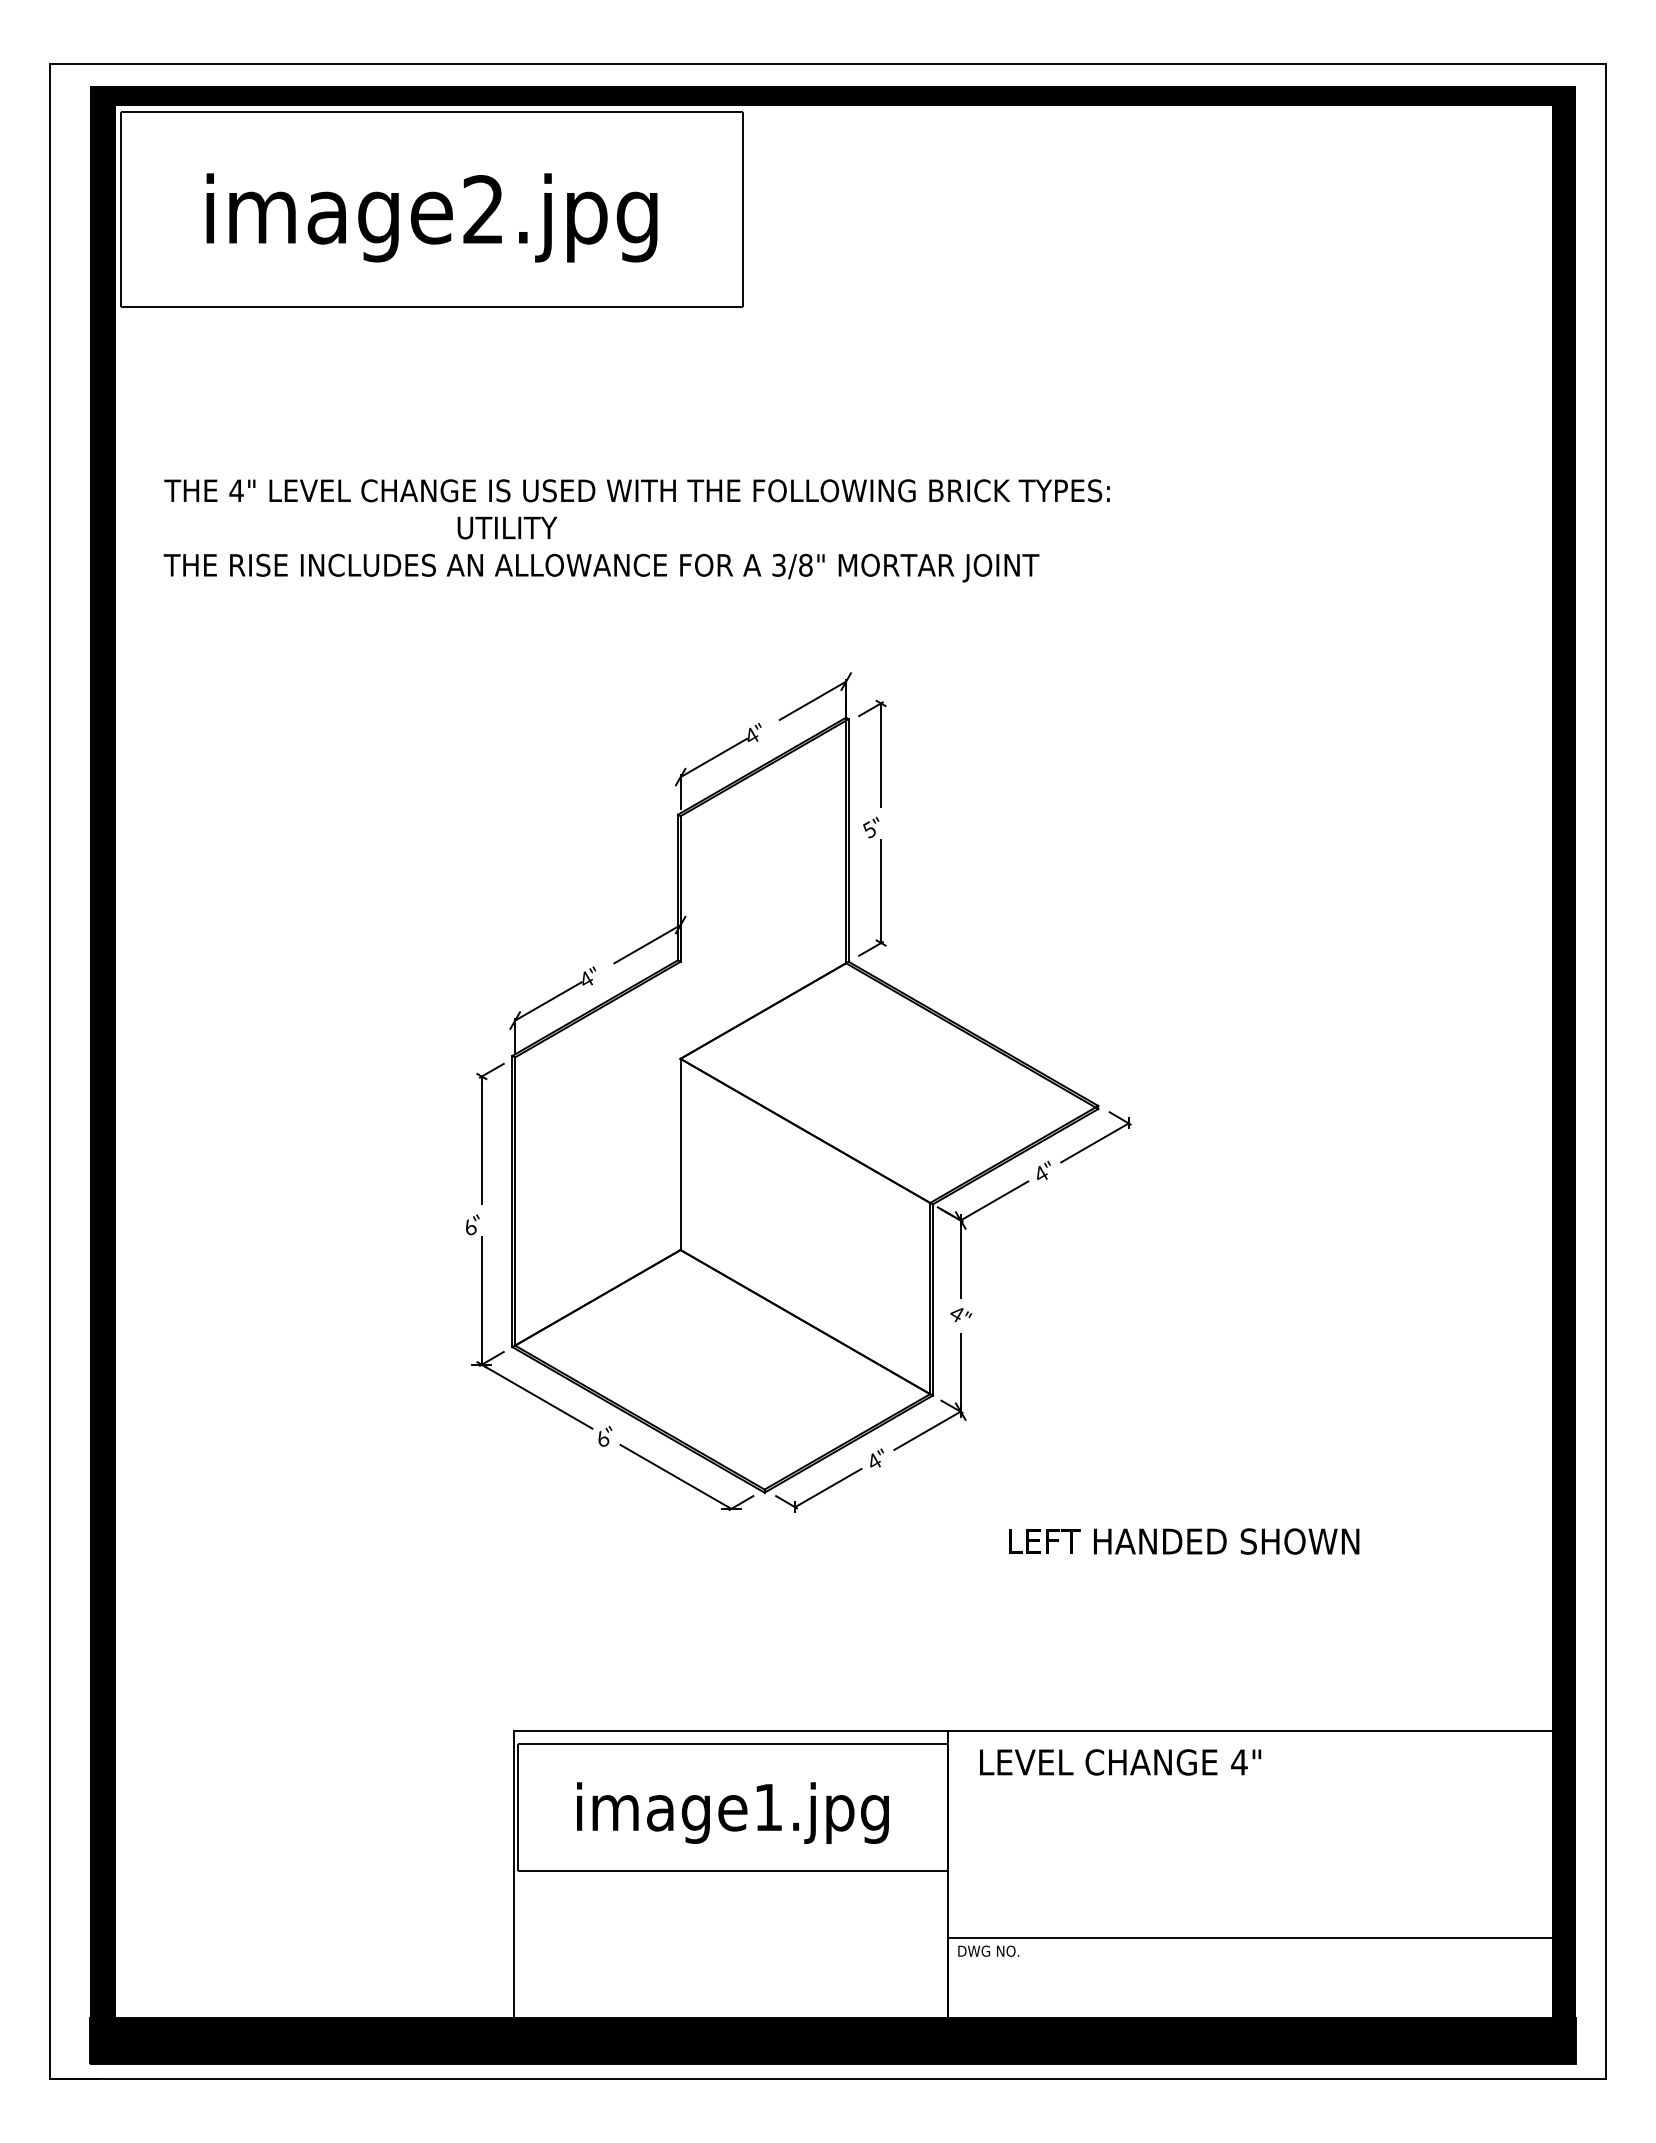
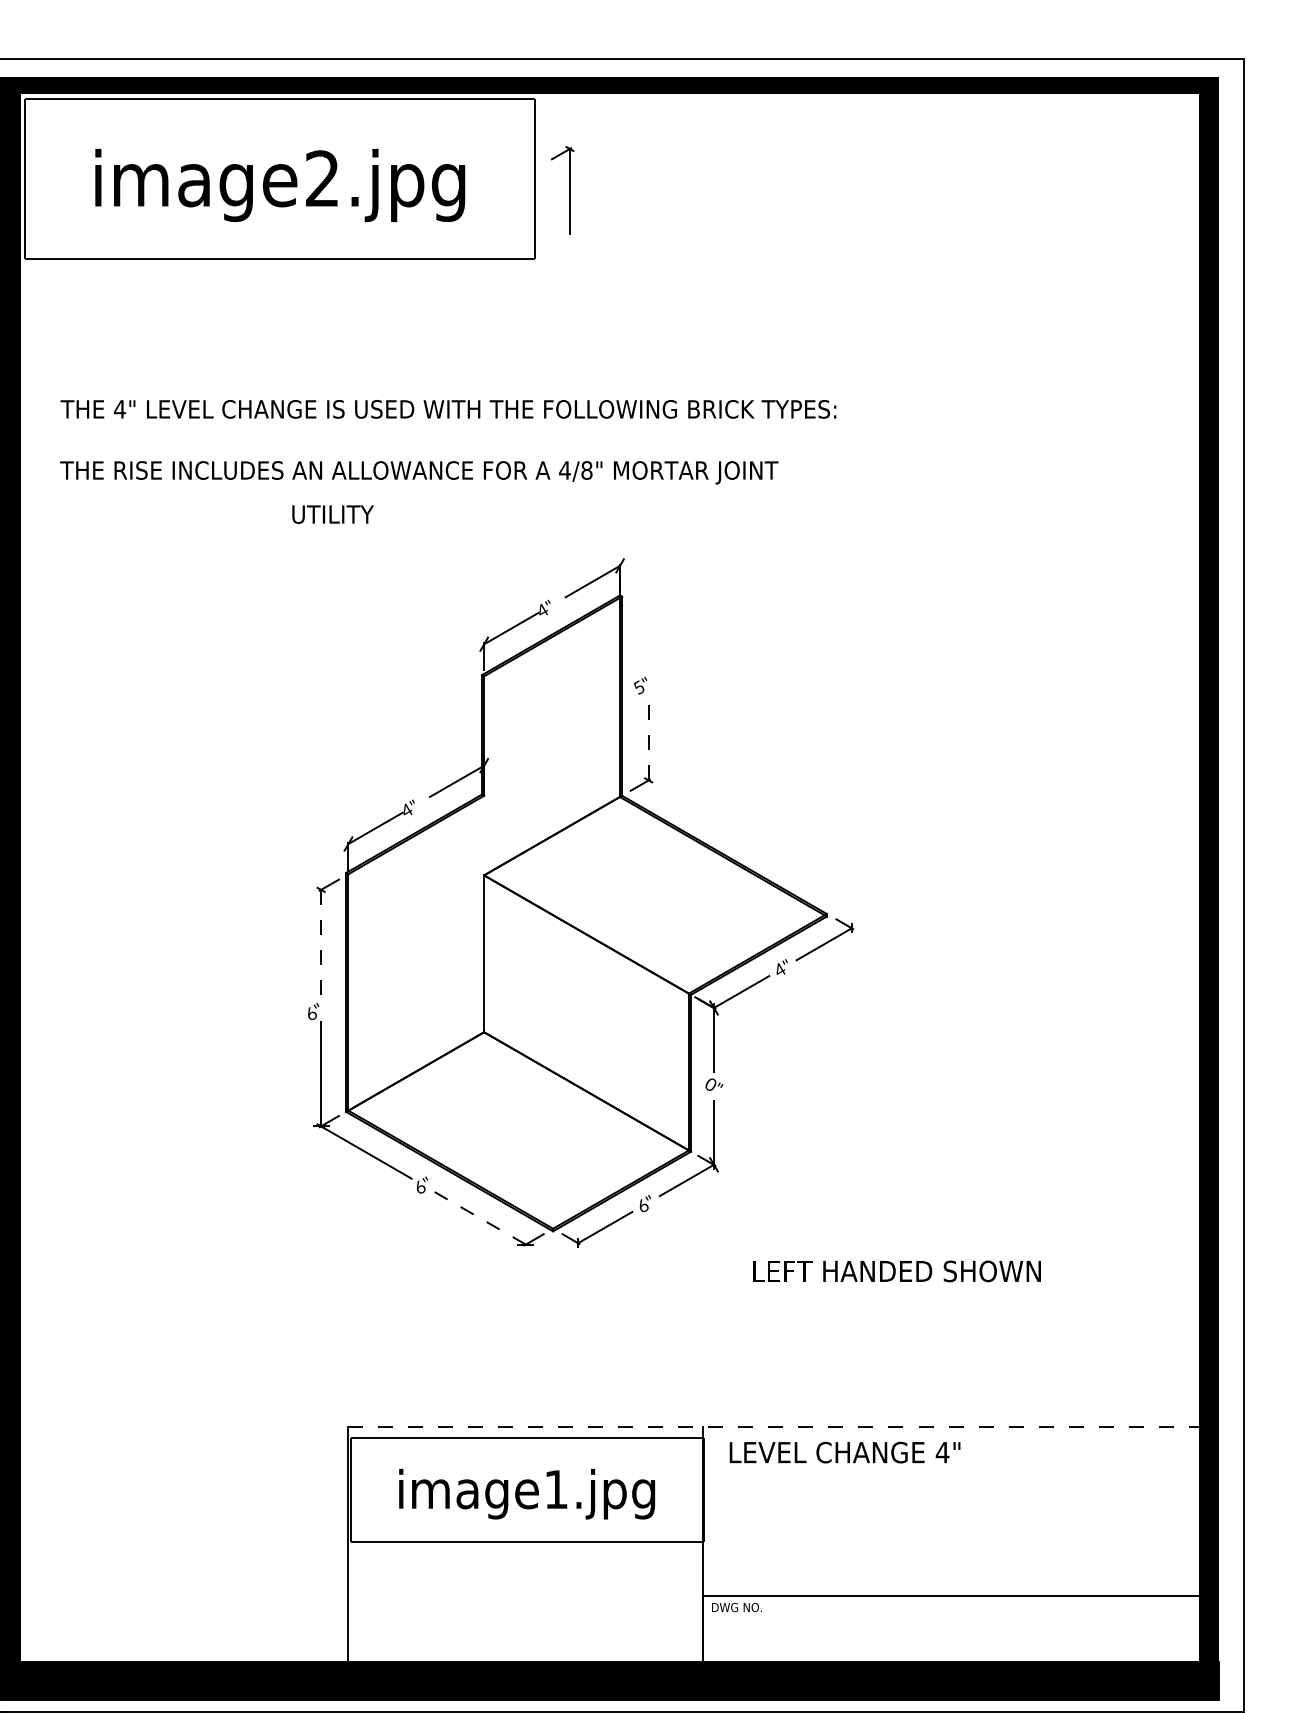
text: (507, 527) -> (333, 514), moved
text: (778, 564) -> (564, 469), 3/8" -> 4/8"
part: (880, 753) -> (569, 190), moved
line: (881, 890) -> (648, 737), solid -> dashed
line: (481, 1141) -> (320, 943), solid -> dashed
text: (956, 1314) -> (710, 1085), 4" -> 0"
text: (875, 1461) -> (644, 1205), 4" -> 6"
line: (675, 1476) -> (479, 1218), solid -> dashed
line: (1032, 1731) -> (772, 1427), solid -> dashed

